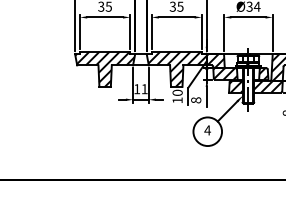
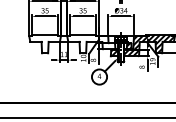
hatch: (103, 68) -> (44, 43), removed
hatch: (192, 68) -> (91, 43), removed

